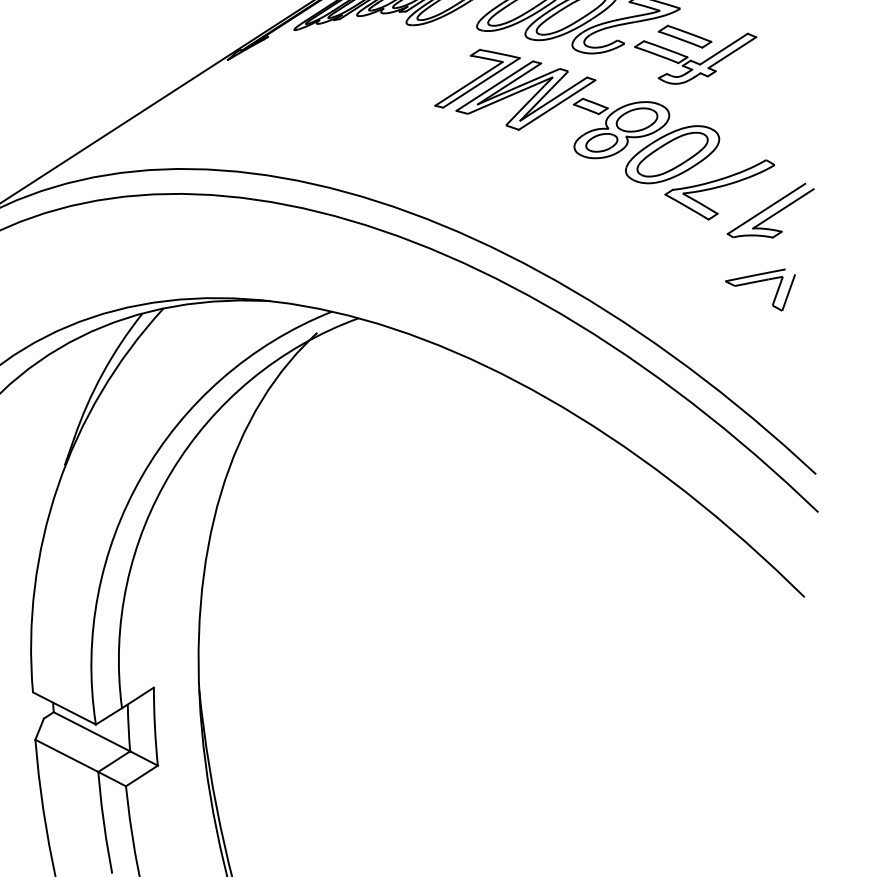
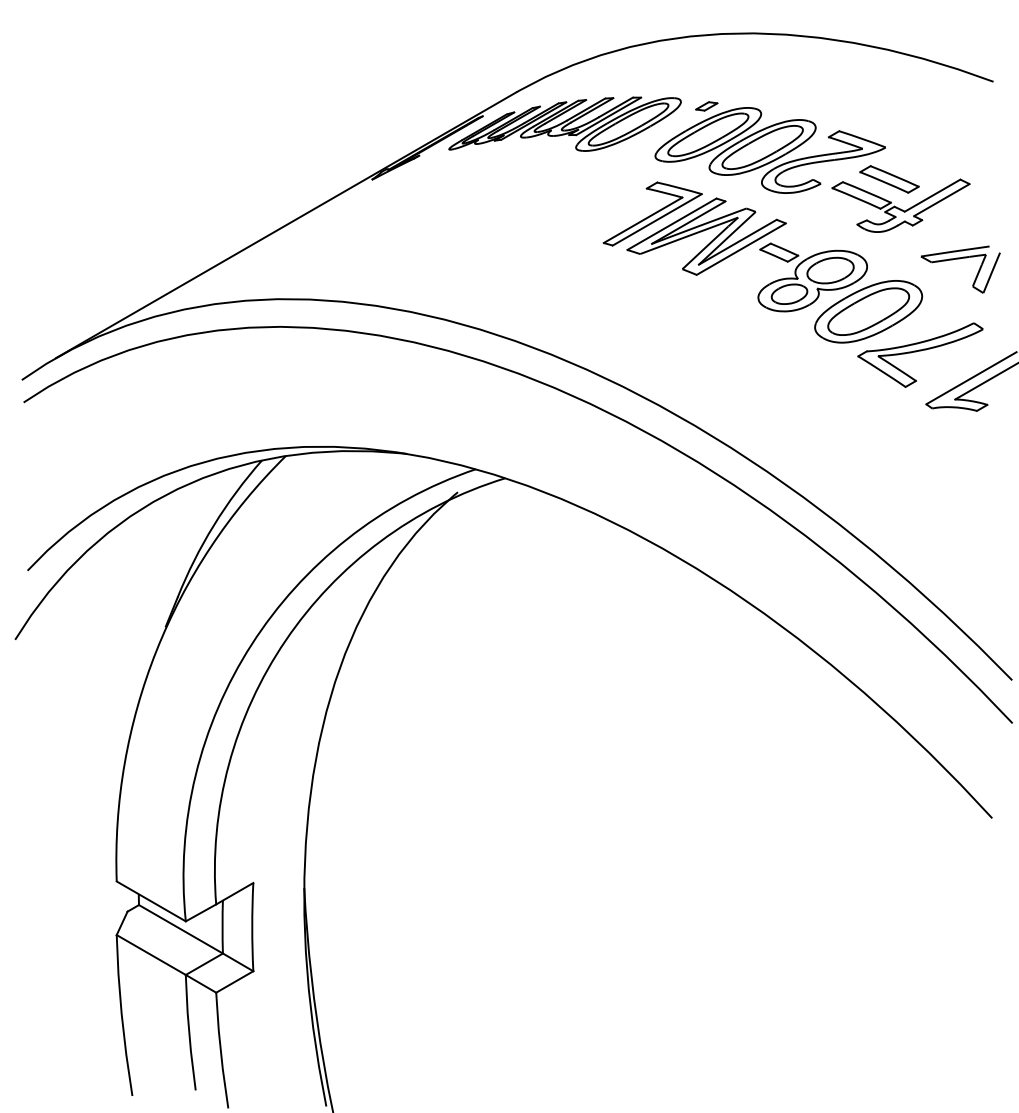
part: (760, 282) -> (960, 259), moved

